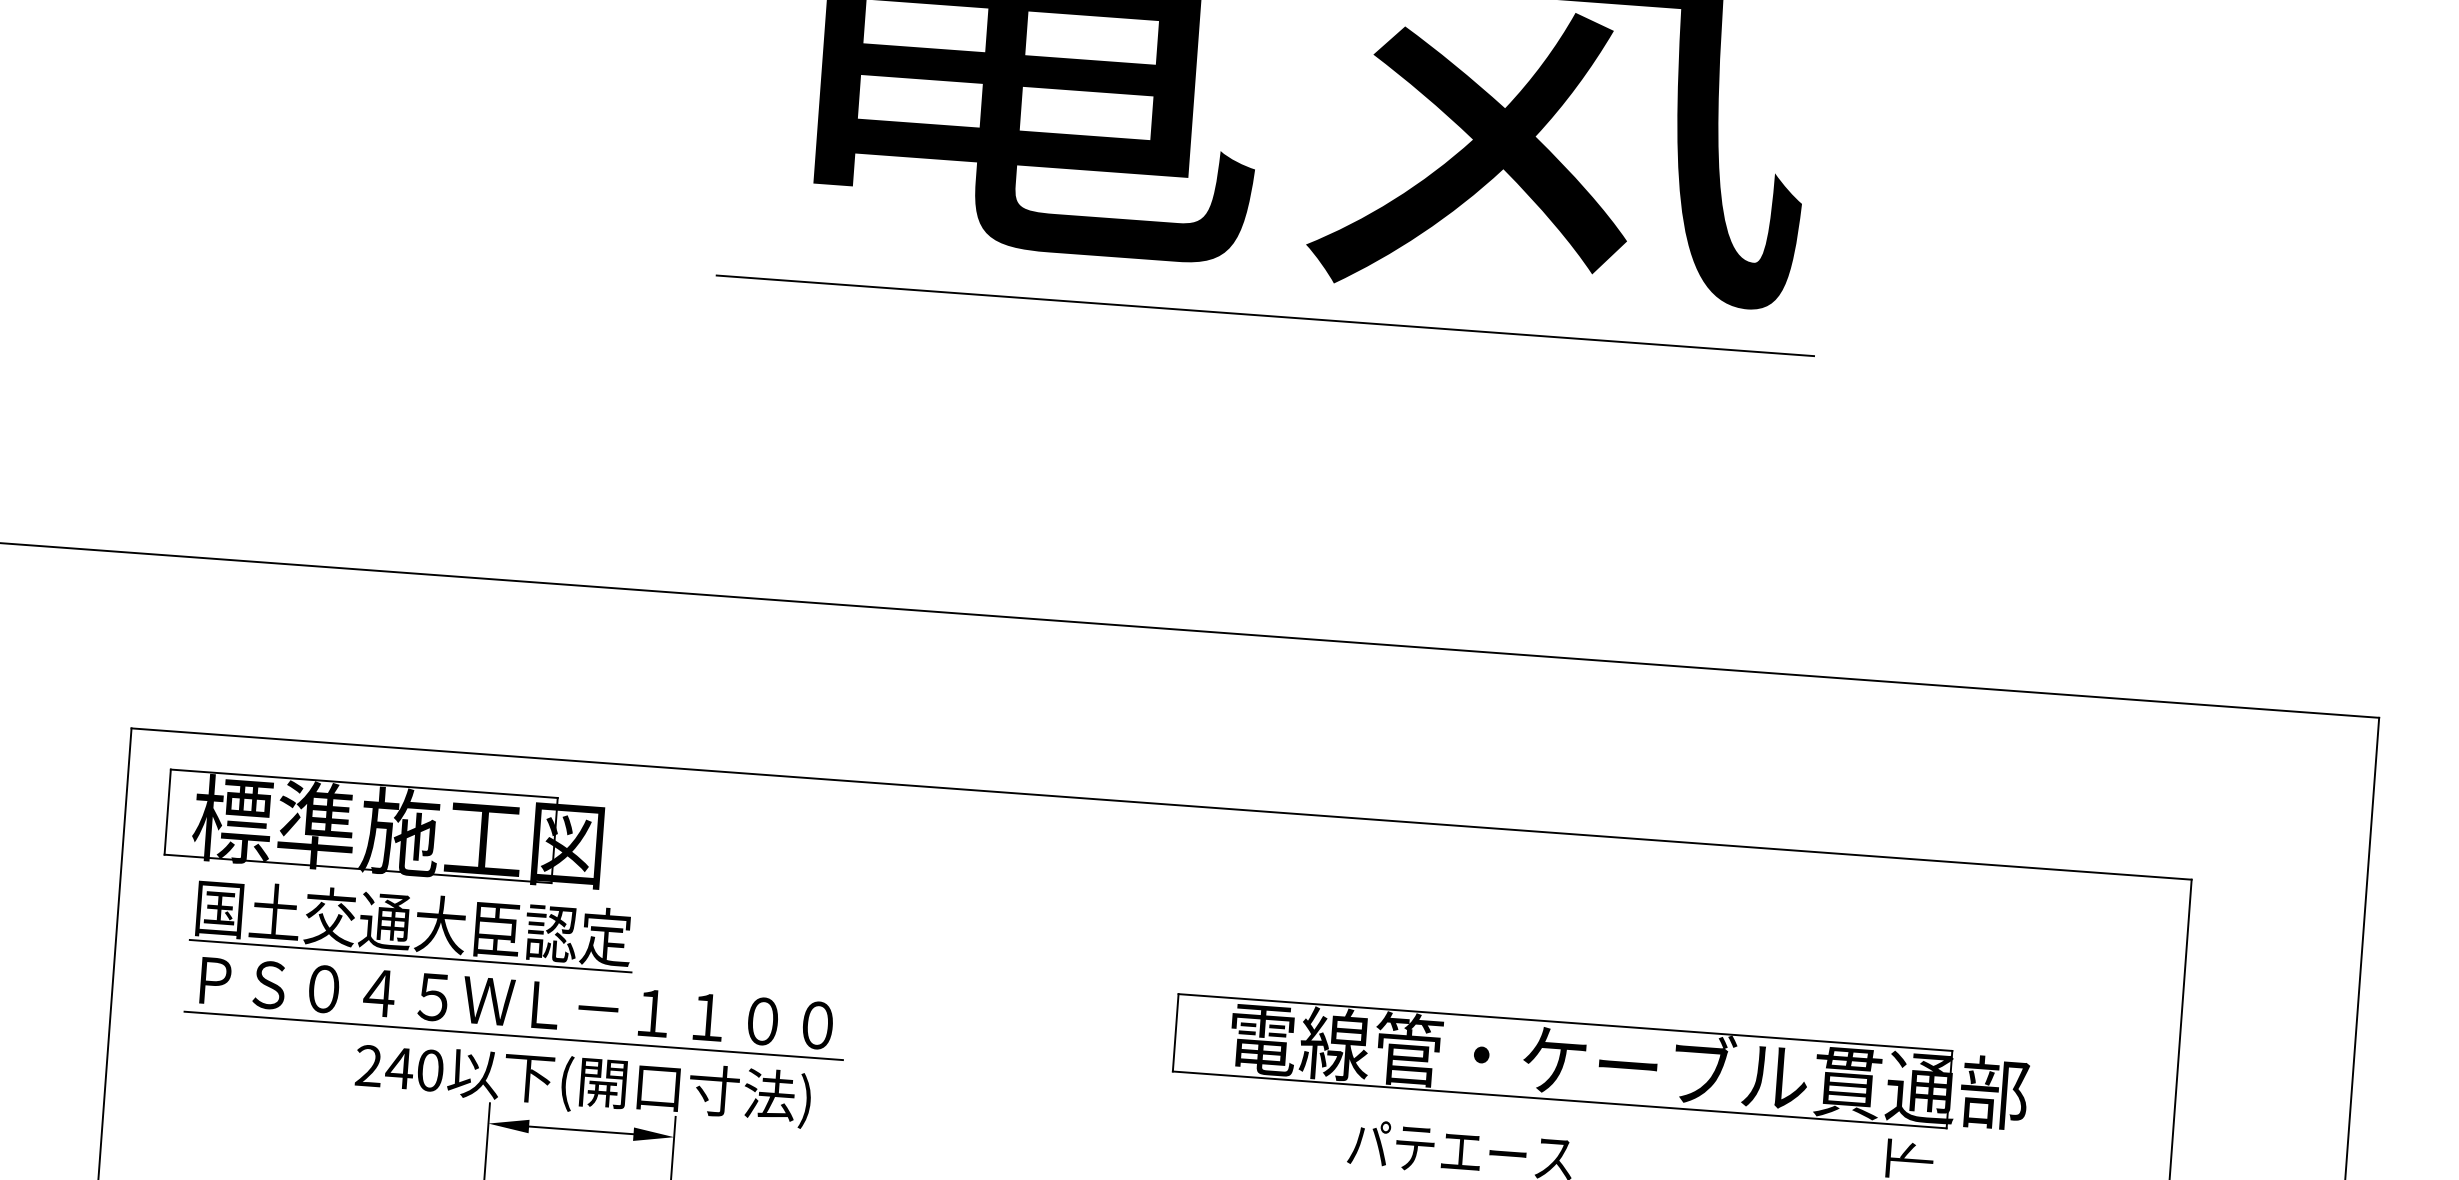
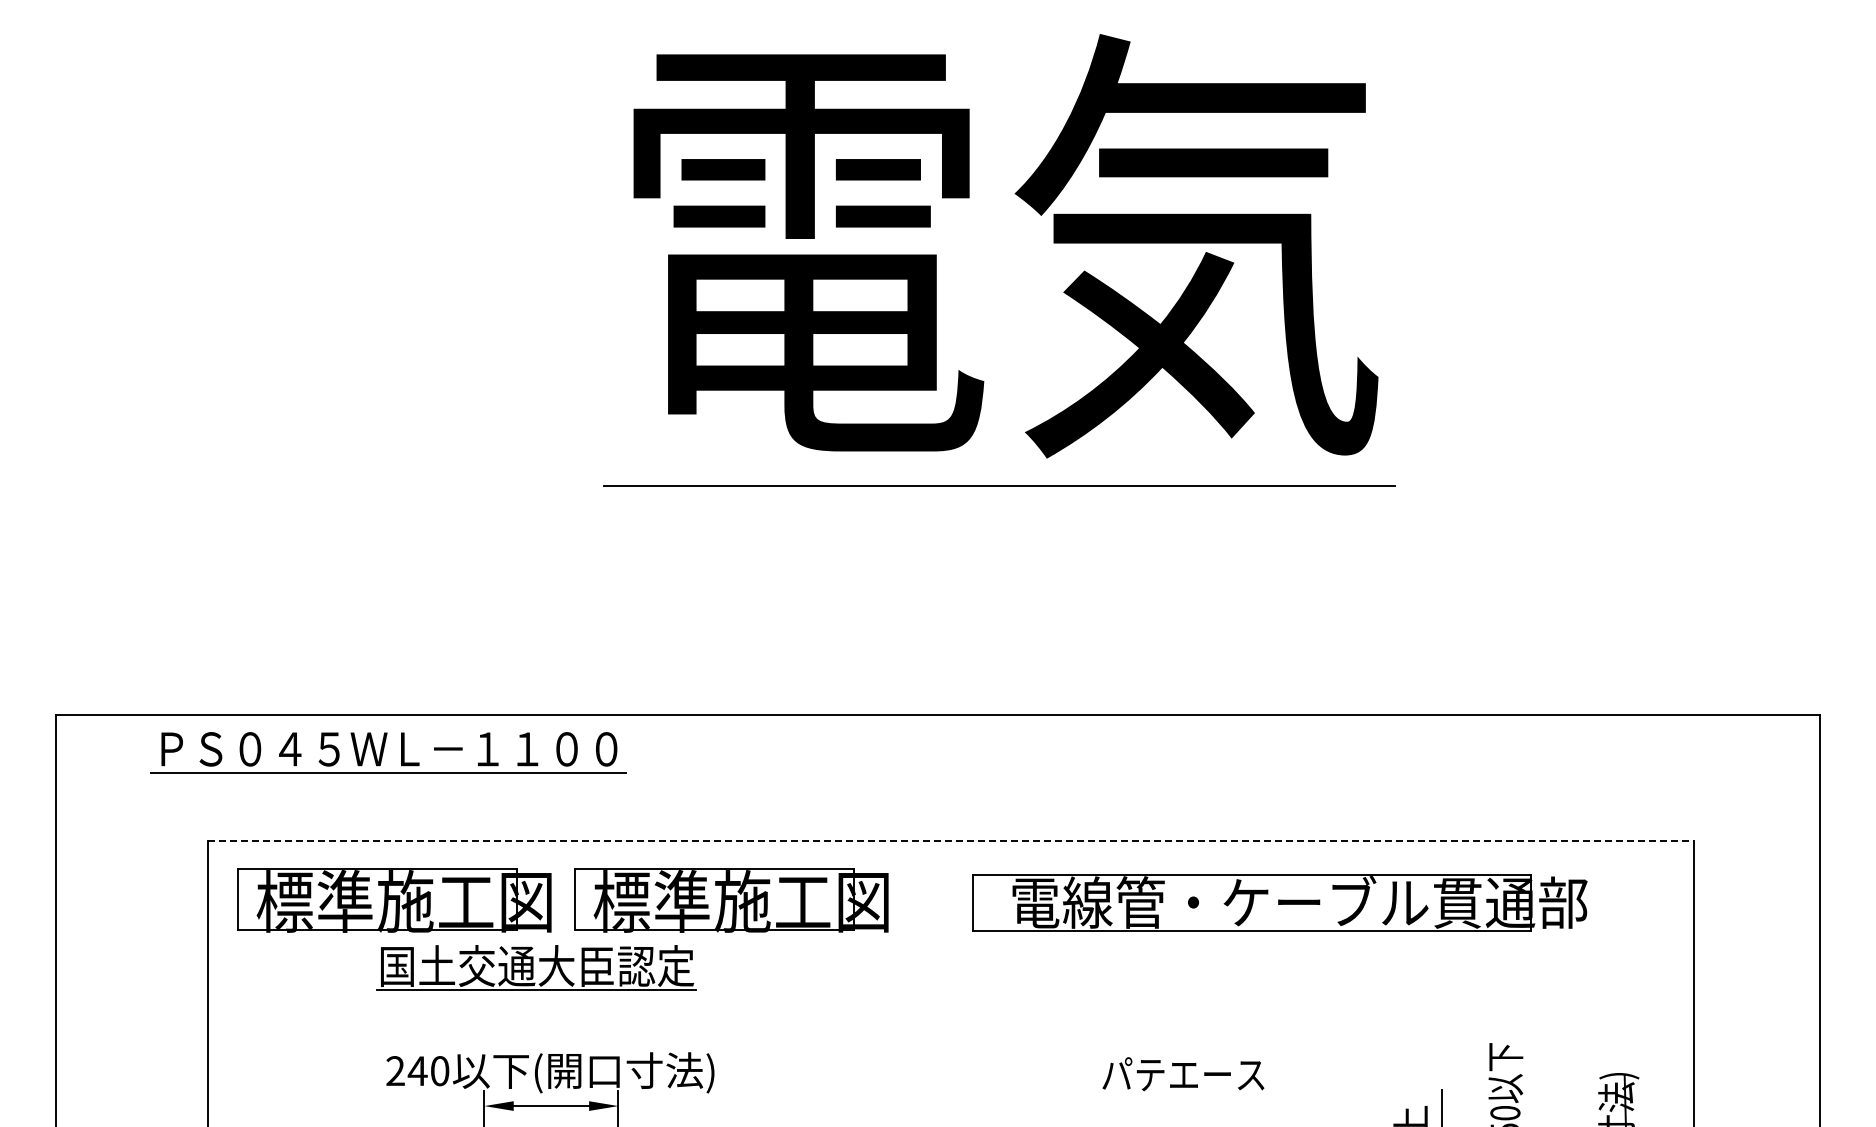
line: (1162, 804) -> (951, 841), solid -> dashed
part: (851, 863) -> (731, 900), added
part: (412, 924) -> (536, 967), moved
part: (515, 1007) -> (388, 752), moved
part: (1600, 1063) -> (1279, 902), moved

